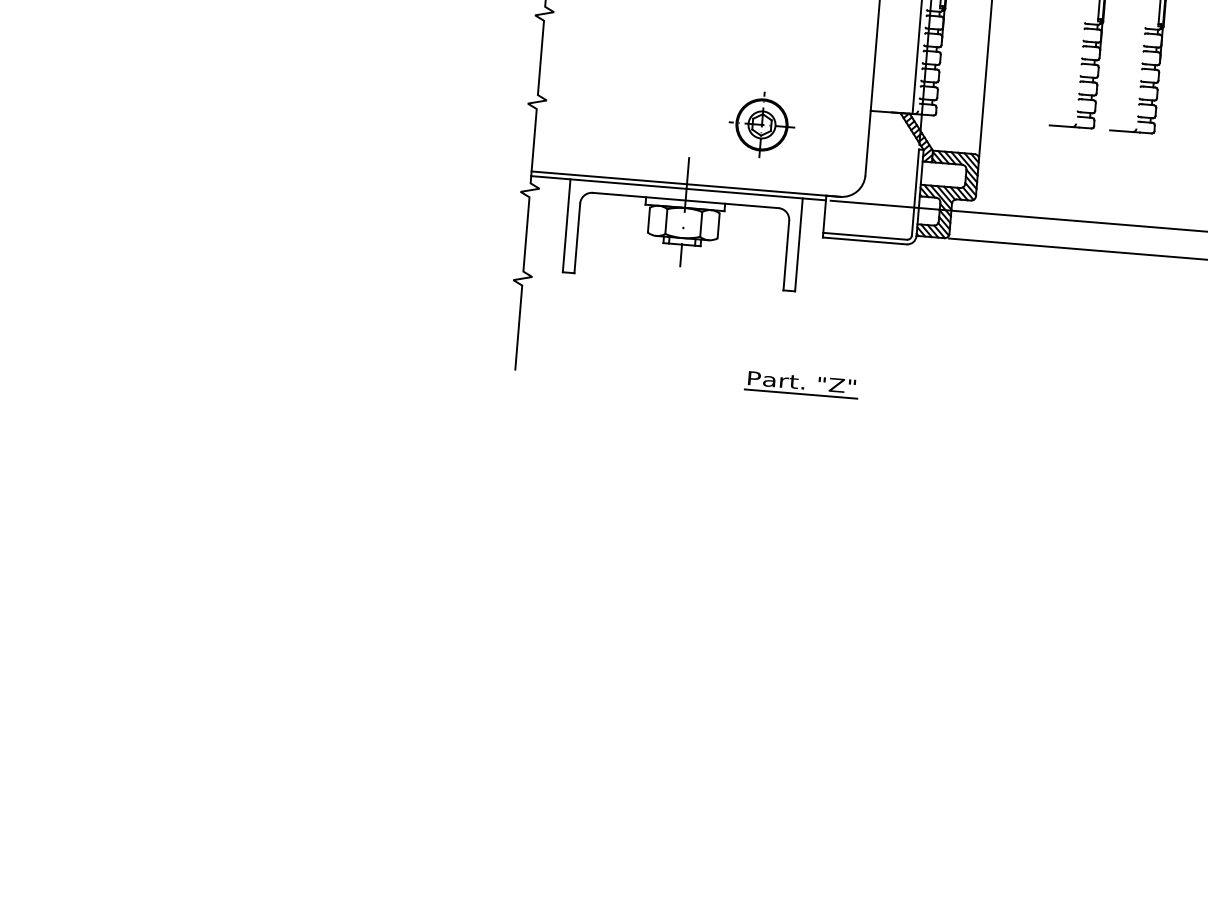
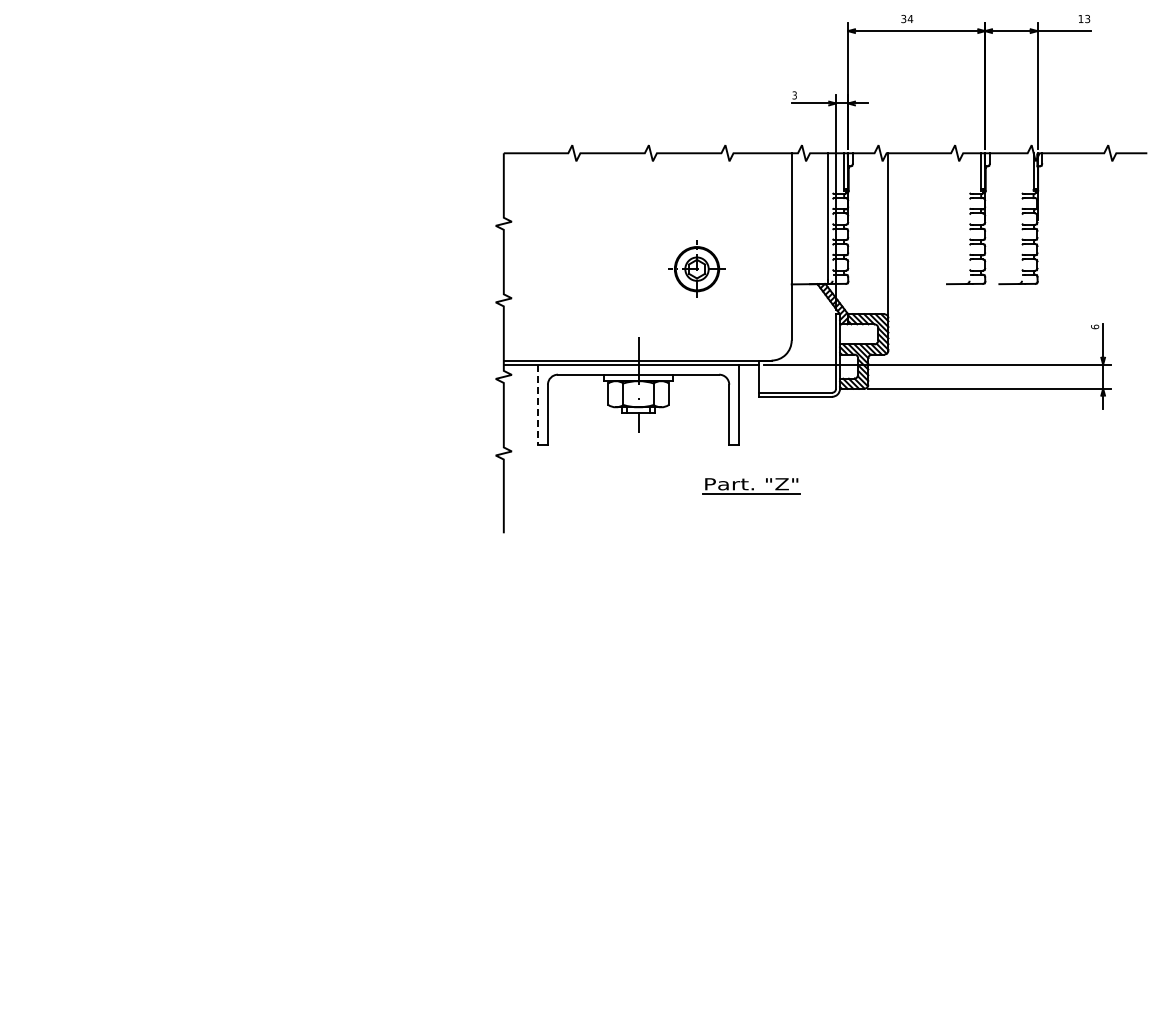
part: (761, 124) -> (696, 268), moved
line: (566, 226) -> (537, 405), solid -> dashed
part: (801, 385) -> (751, 486), moved

